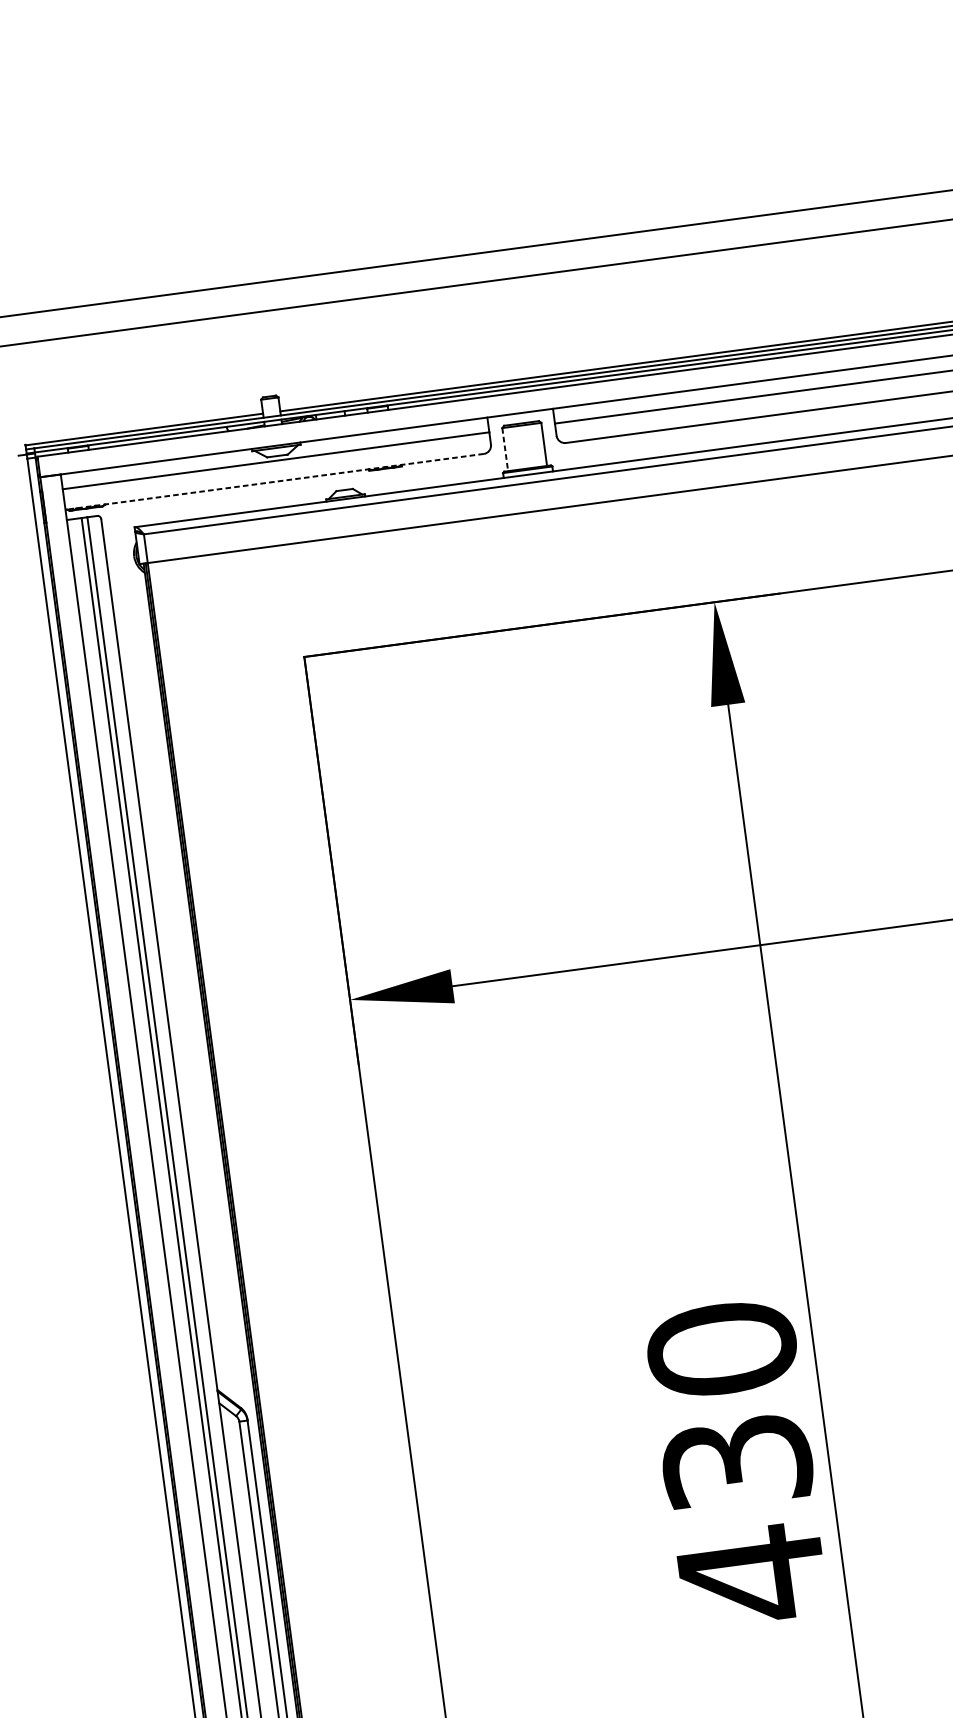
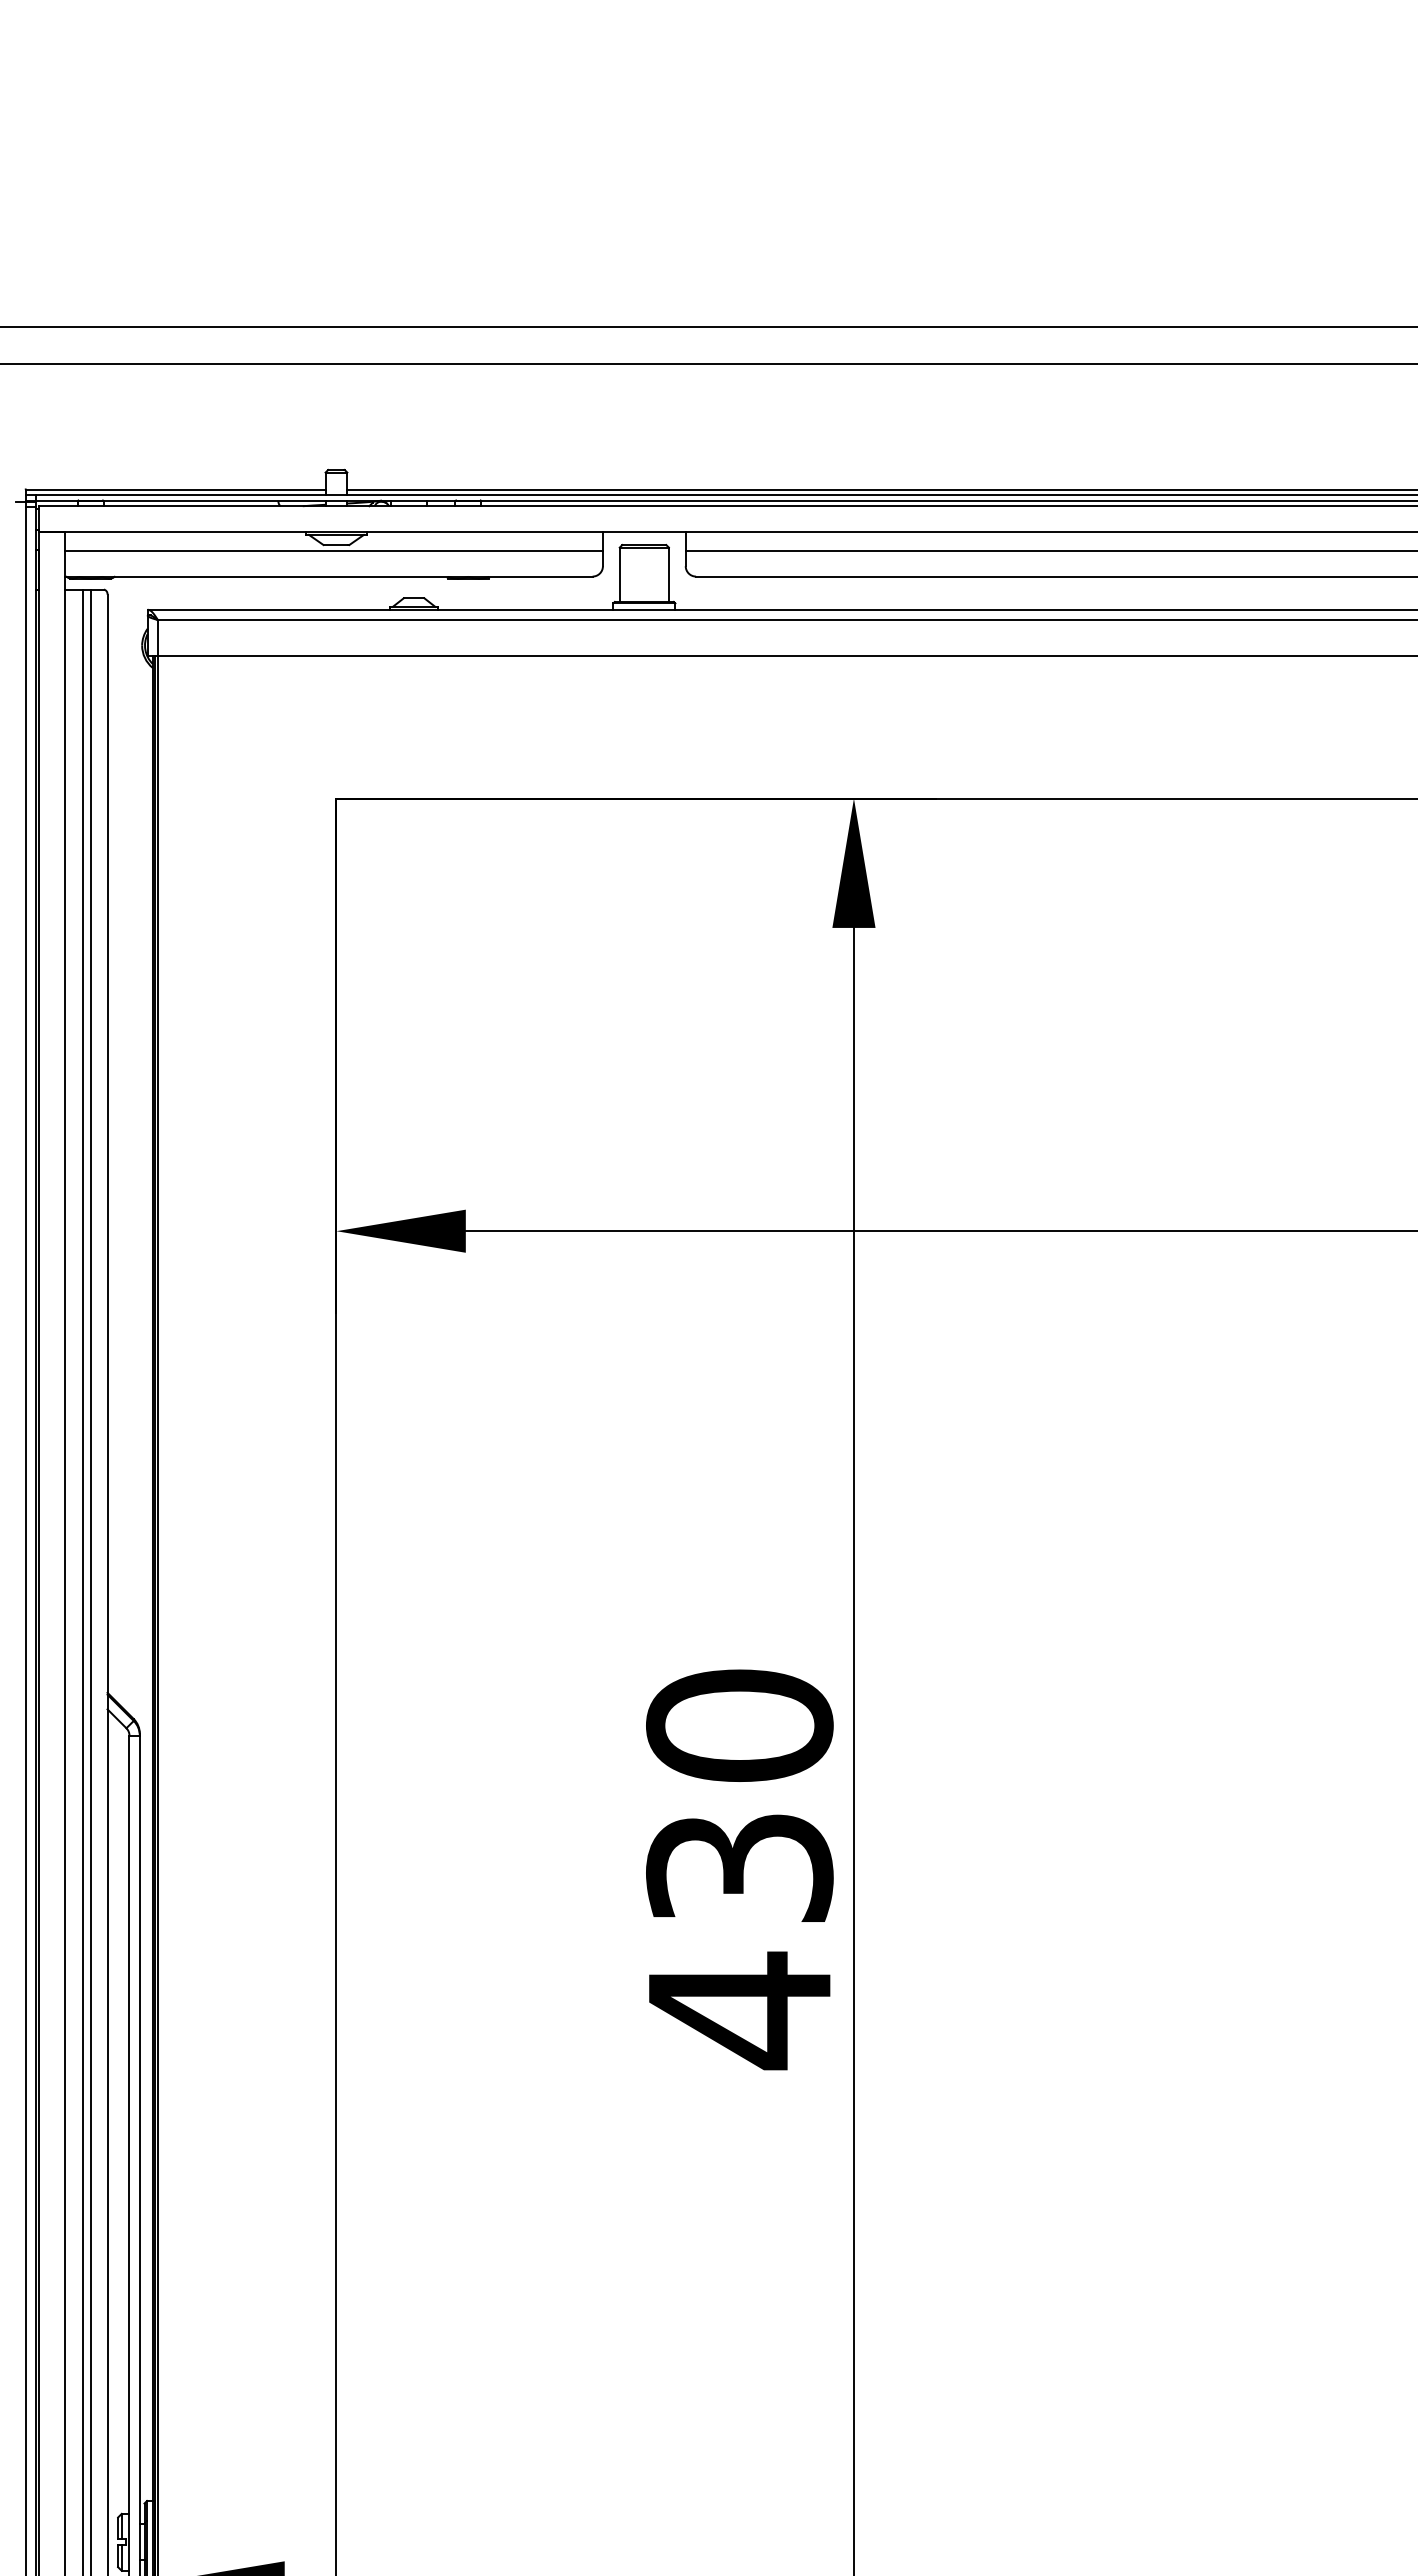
line: (505, 450) -> (619, 575), dashed -> solid
line: (274, 481) -> (328, 576), dashed -> solid

